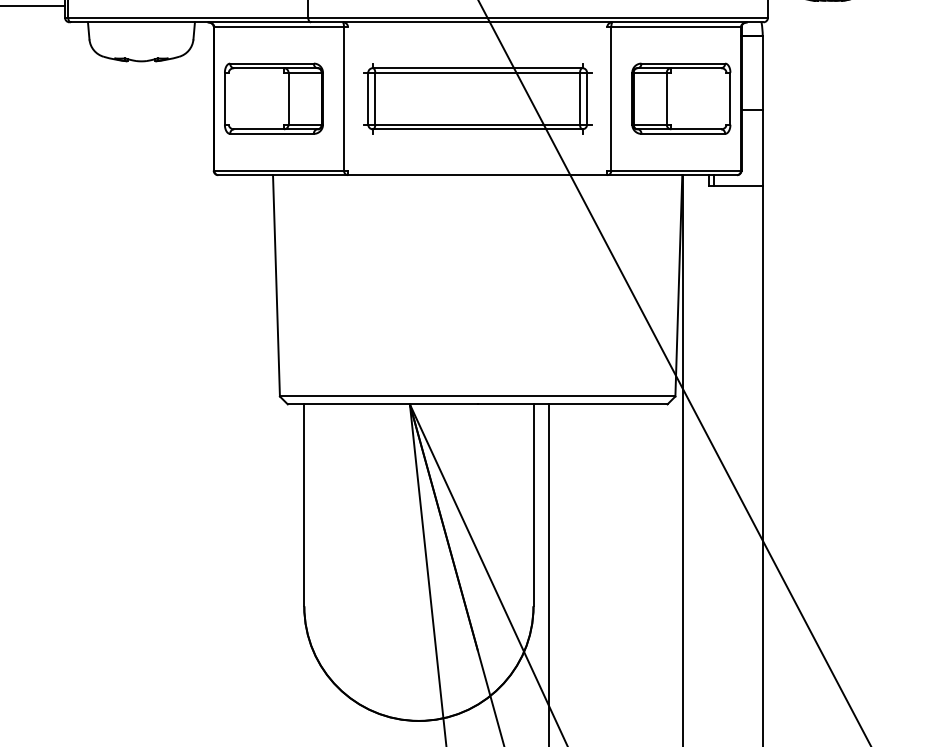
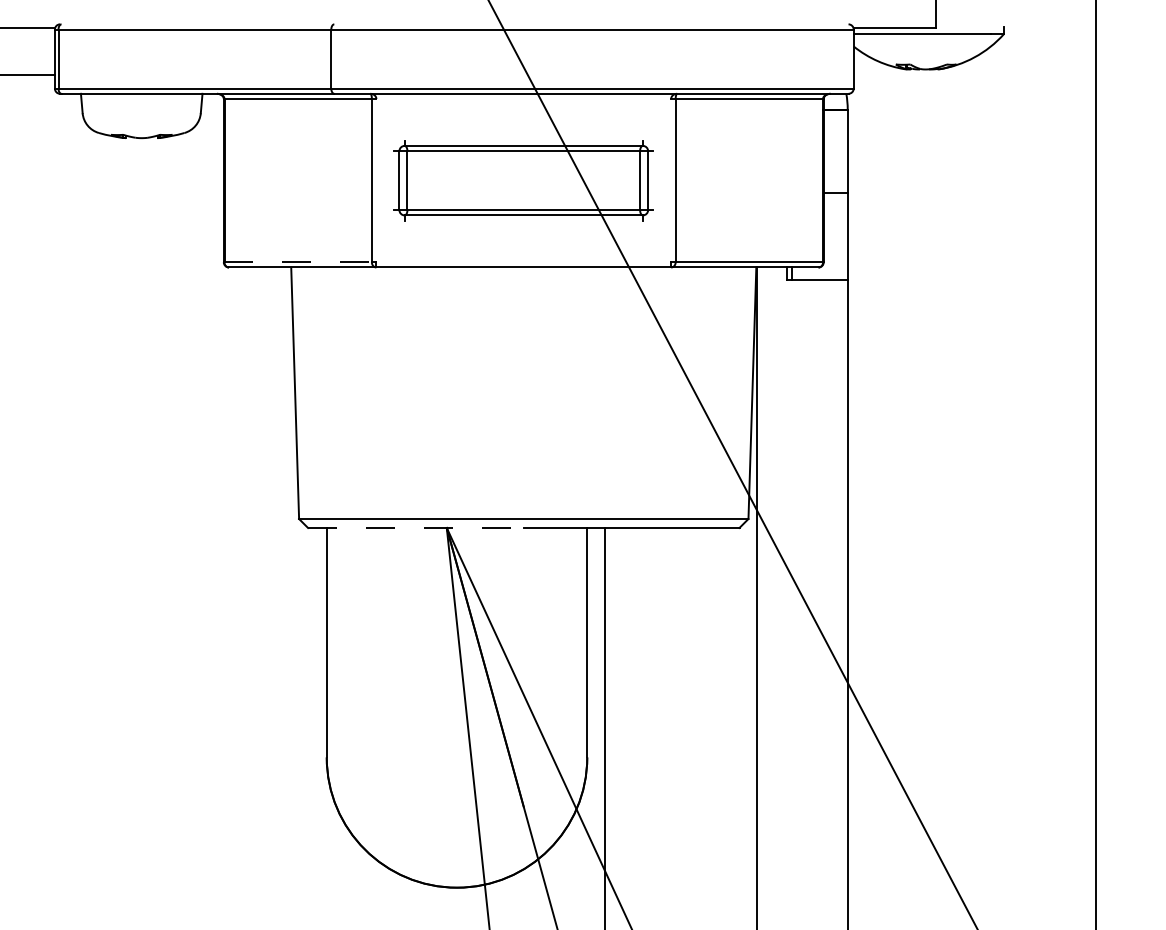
part: (273, 98) -> (291, 180), removed
part: (680, 98) -> (754, 180), removed
line: (279, 170) -> (298, 262), solid -> dashed
line: (382, 403) -> (415, 527), solid -> dashed

